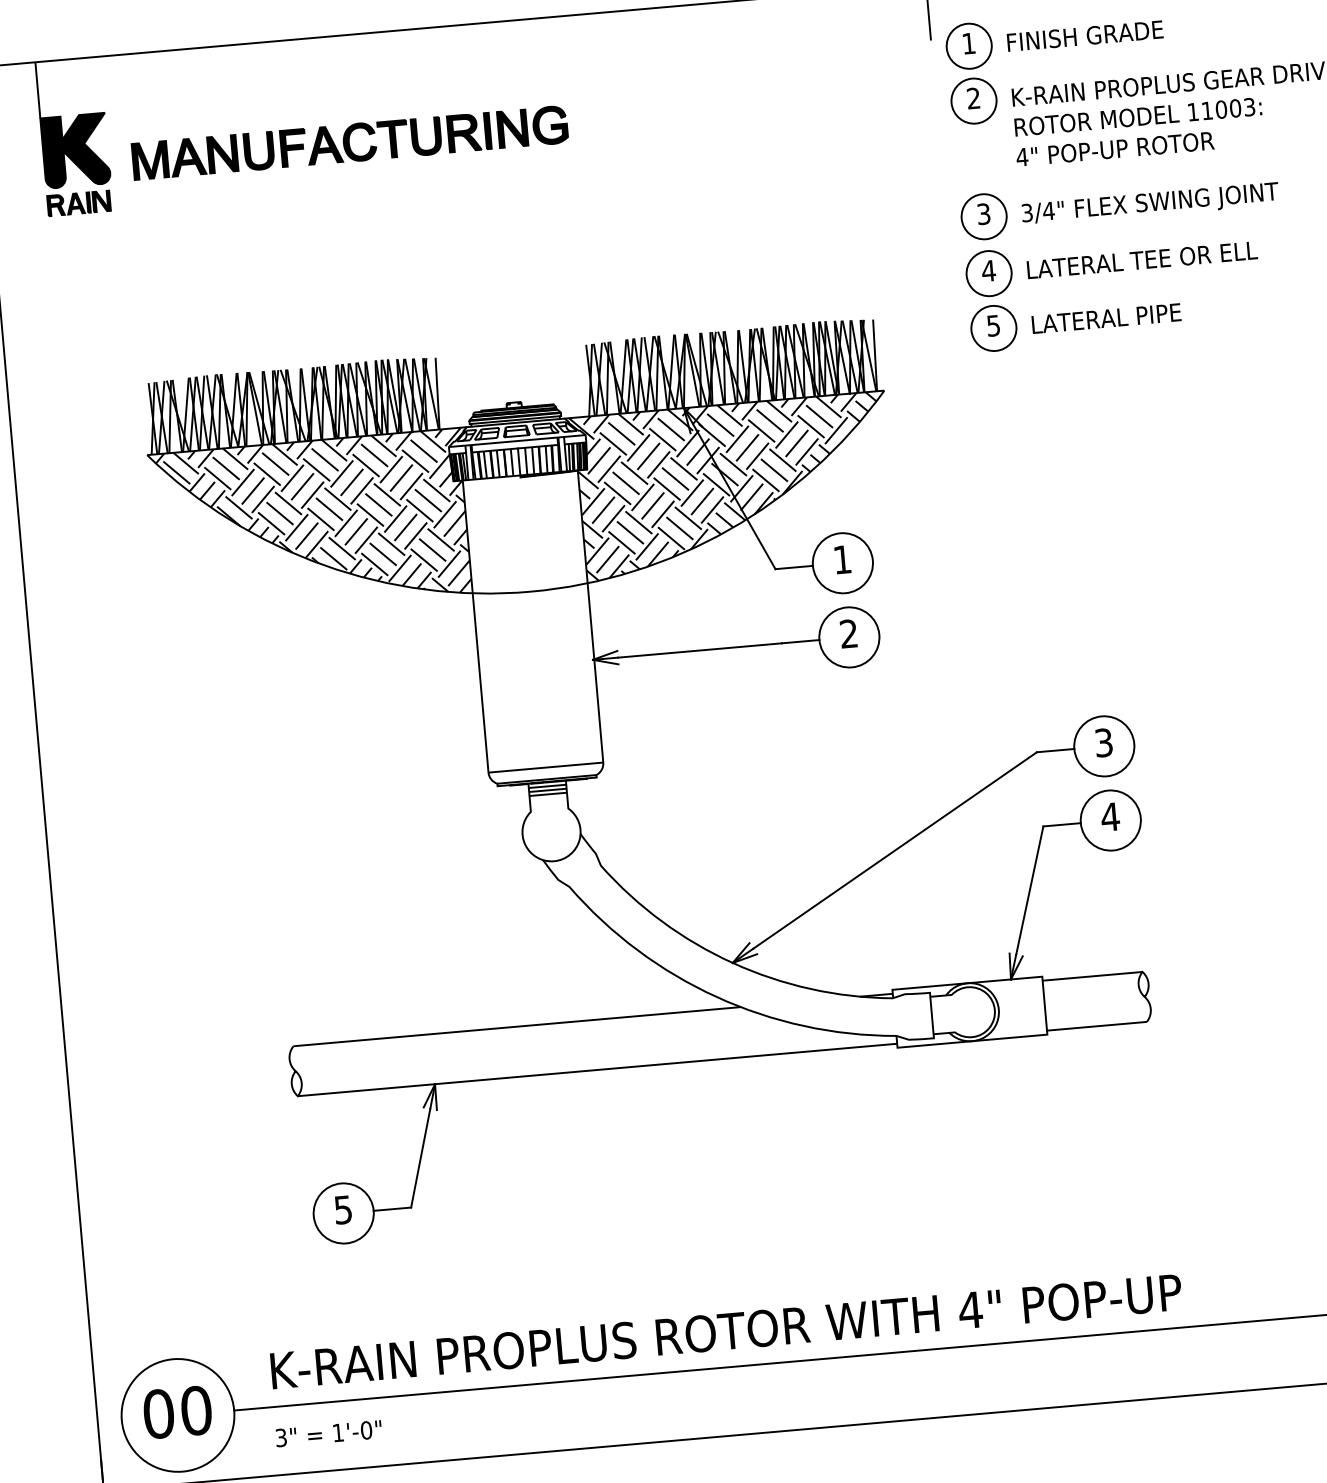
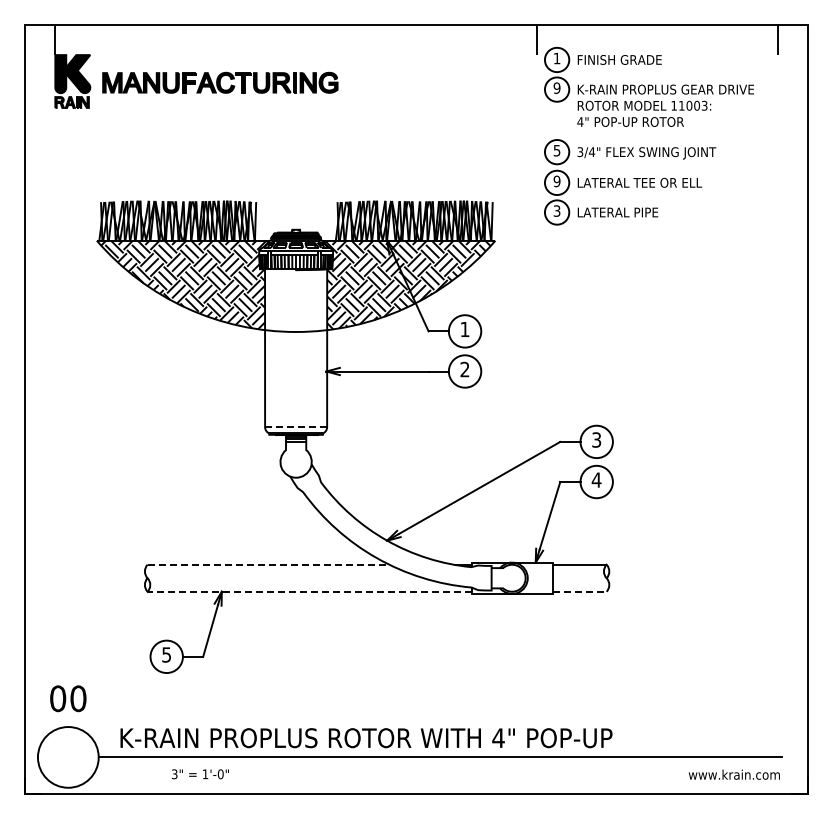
text: (972, 97) -> (556, 87), 2 -> 9
text: (984, 211) -> (557, 149), 3 -> 5
text: (987, 271) -> (556, 181), 4 -> 9
text: (994, 324) -> (557, 210), 5 -> 3
line: (546, 768) -> (296, 427), solid -> dashed
line: (1098, 1025) -> (580, 591), solid -> dashed
line: (517, 1026) -> (268, 564), solid -> dashed
line: (597, 1069) -> (309, 591), solid -> dashed
text: (177, 1411) -> (68, 698), moved
text: (327, 1434) -> (199, 774), moved

